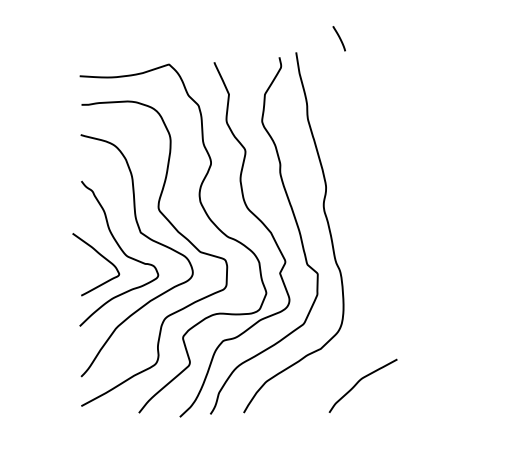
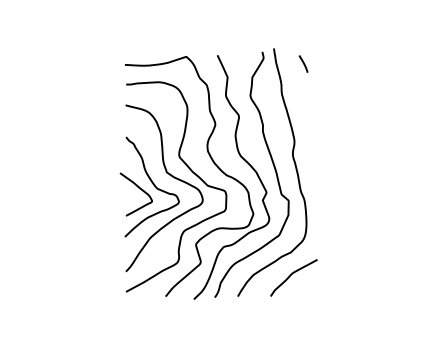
line: (339, 37) -> (303, 63), moved
curve: (359, 382) -> (291, 275), moved

